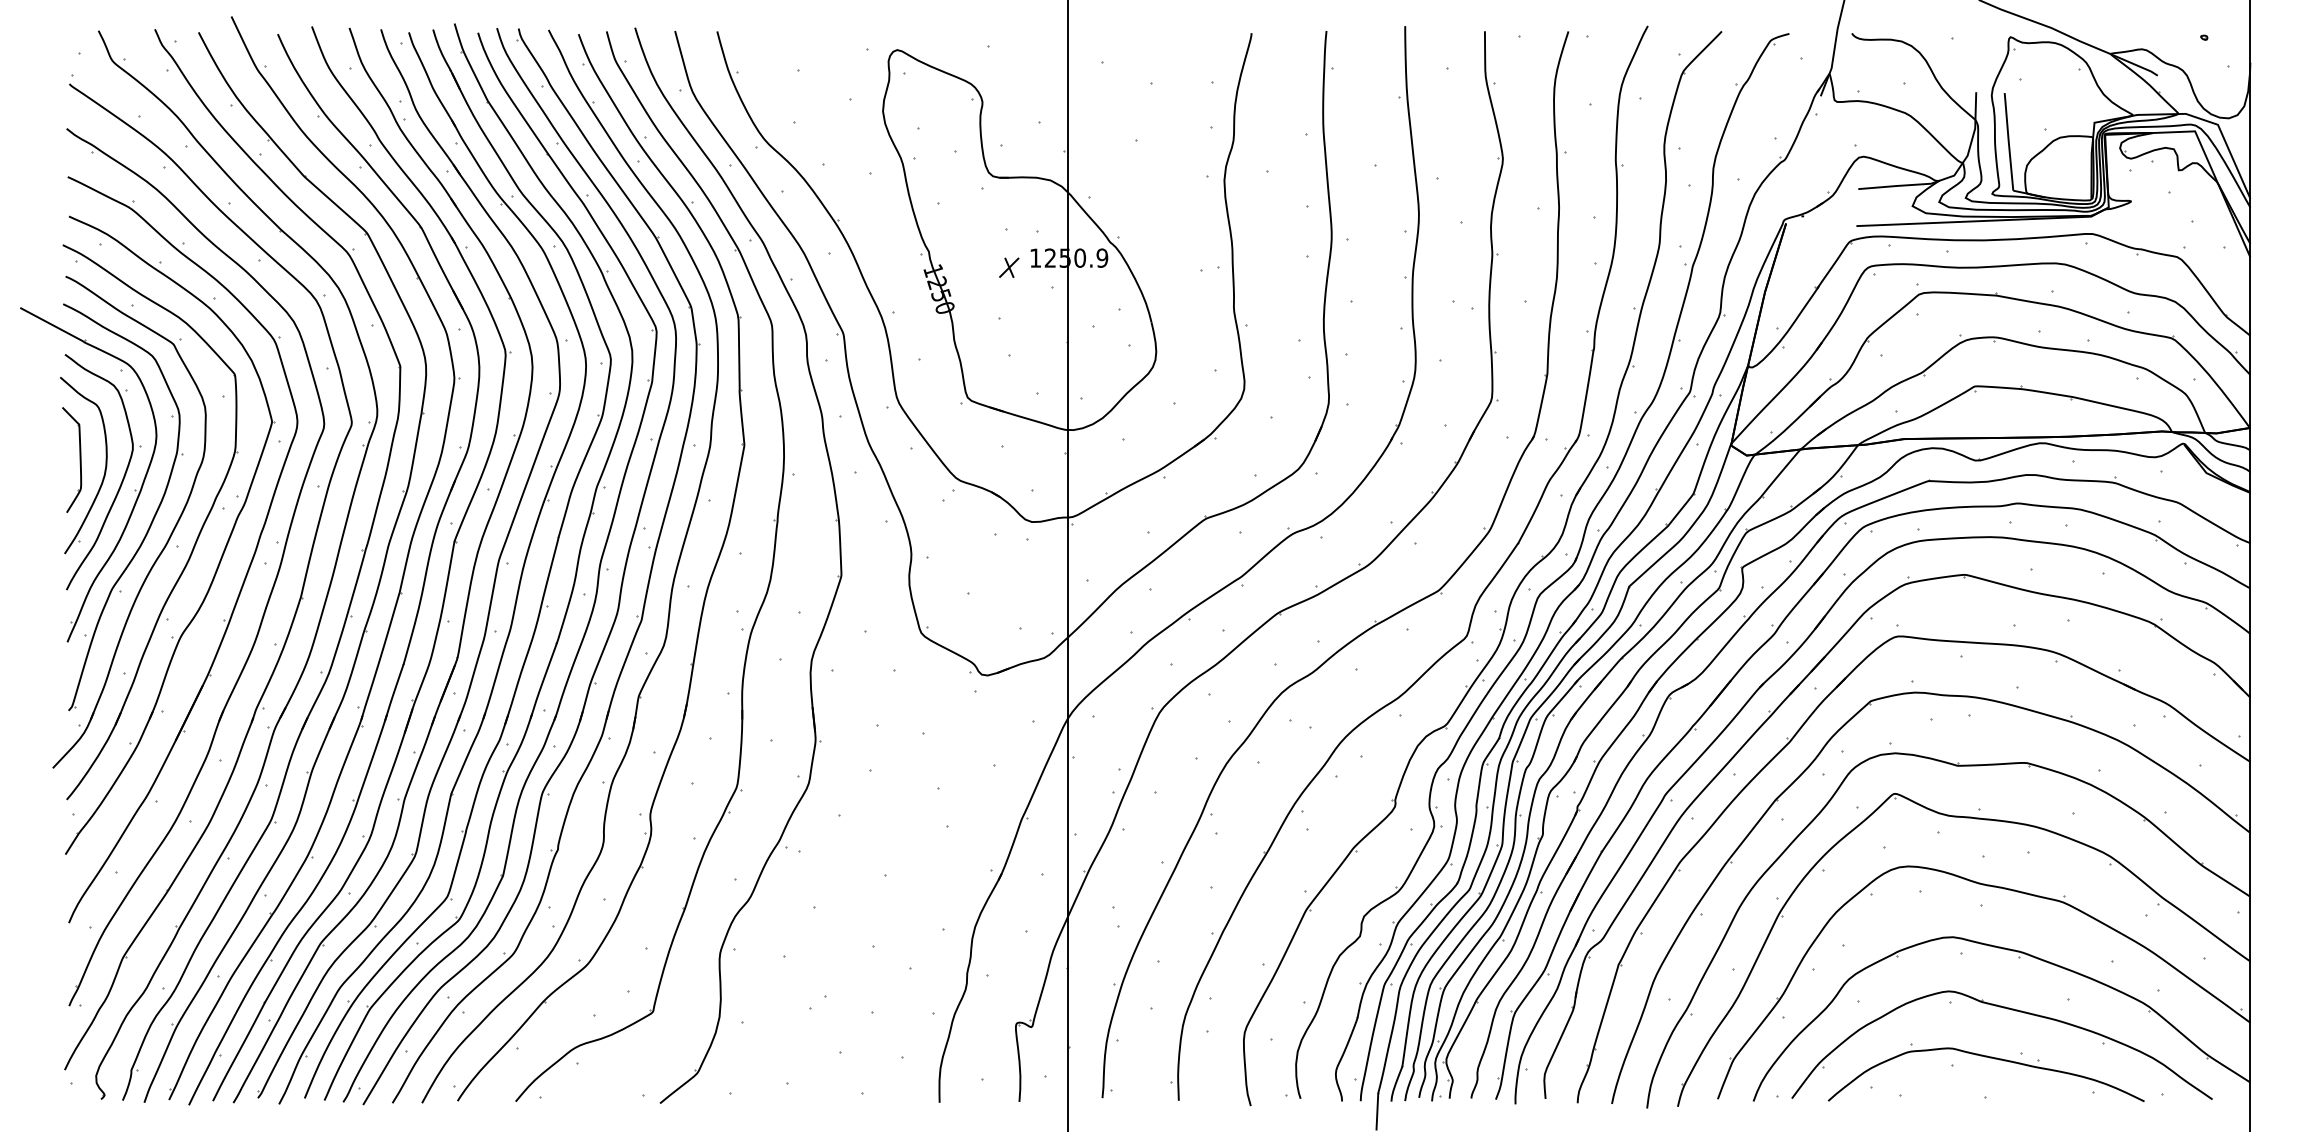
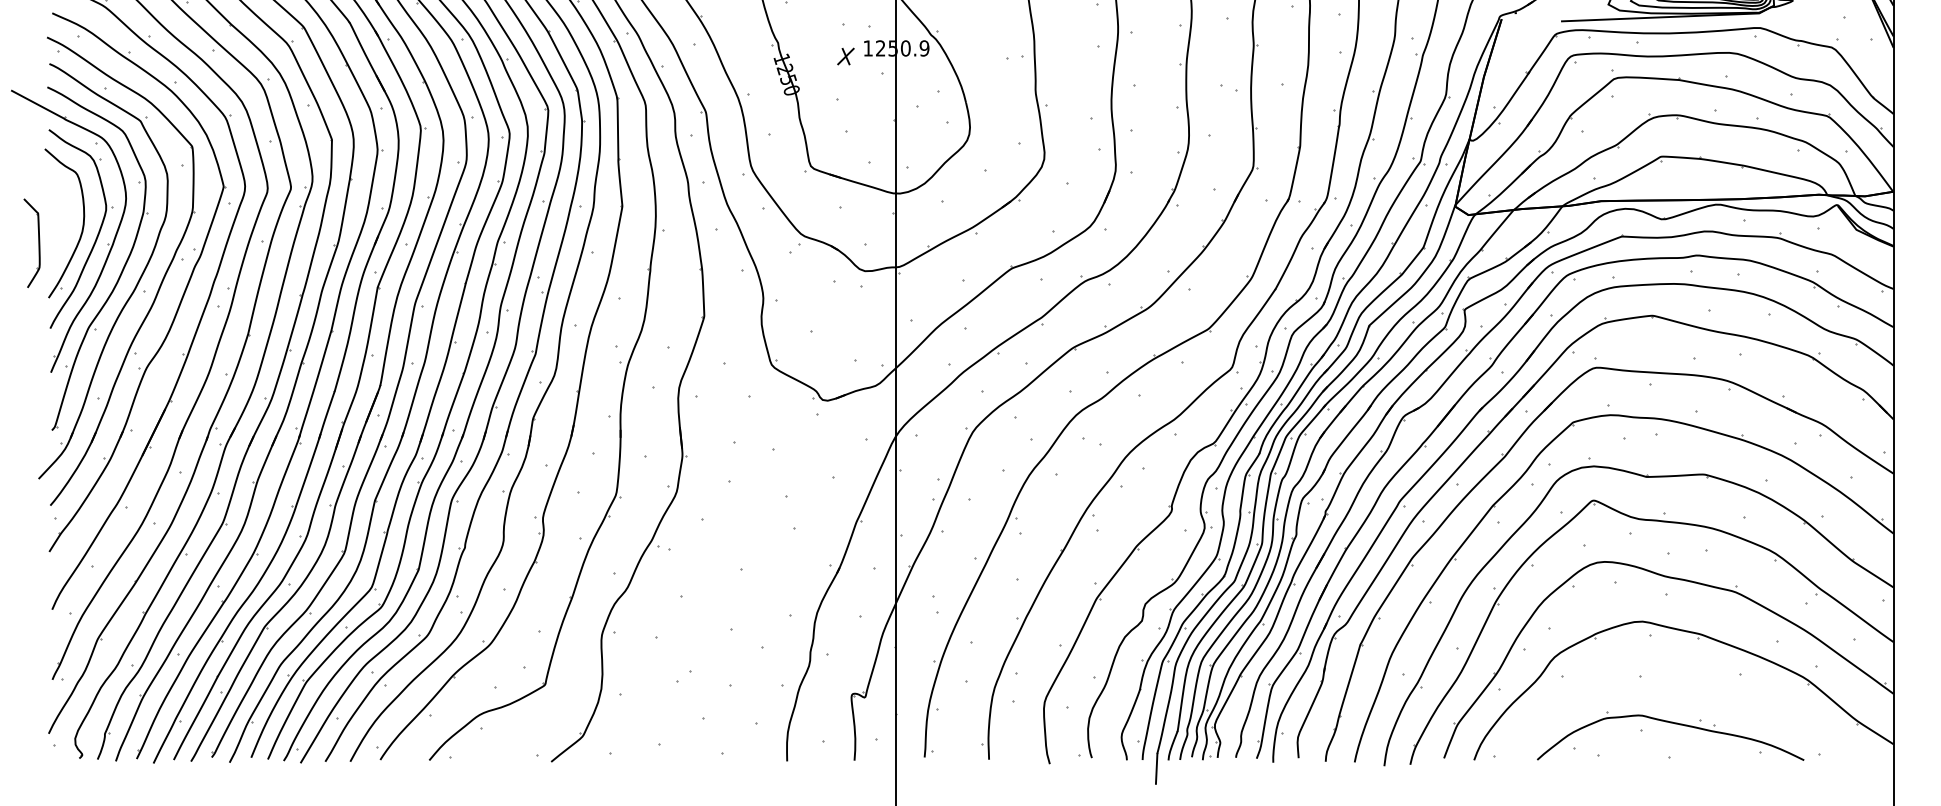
part: (79, 459) -> (38, 242), moved
part: (2011, 1010) -> (1691, 683), removed

